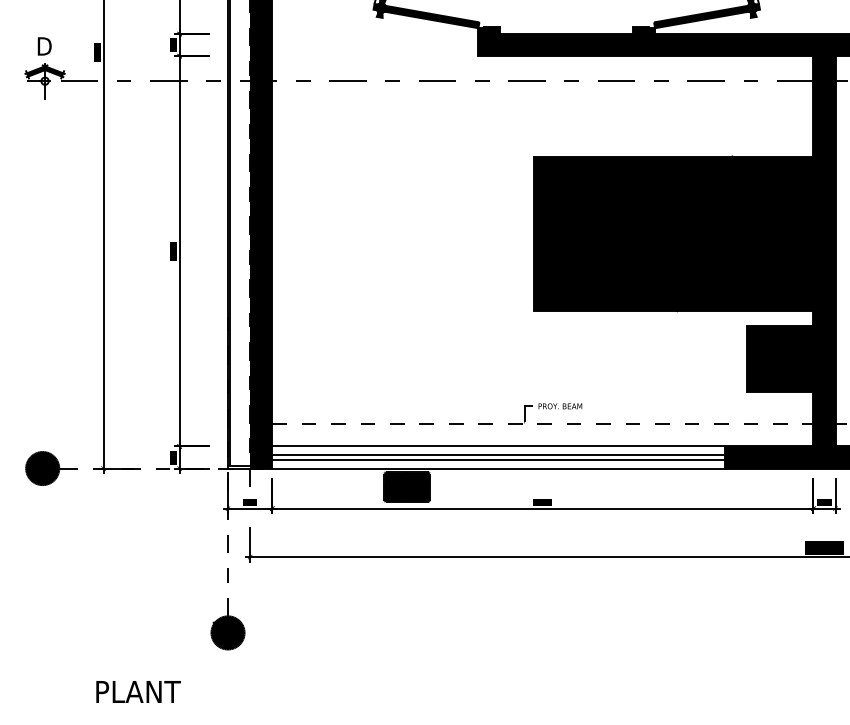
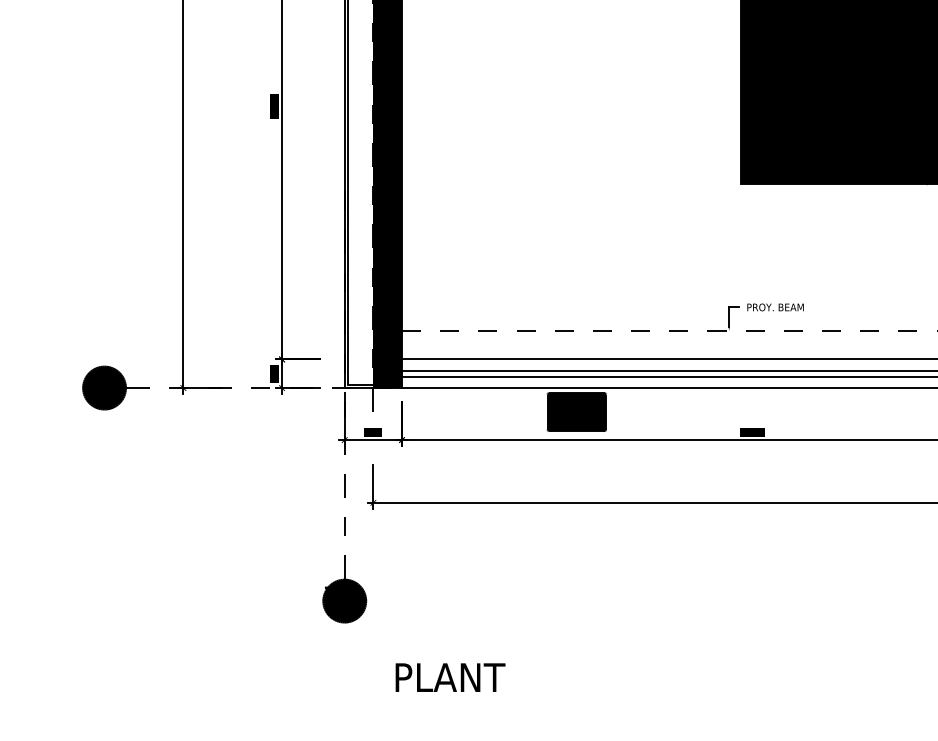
text: (138, 691) -> (450, 677), moved

